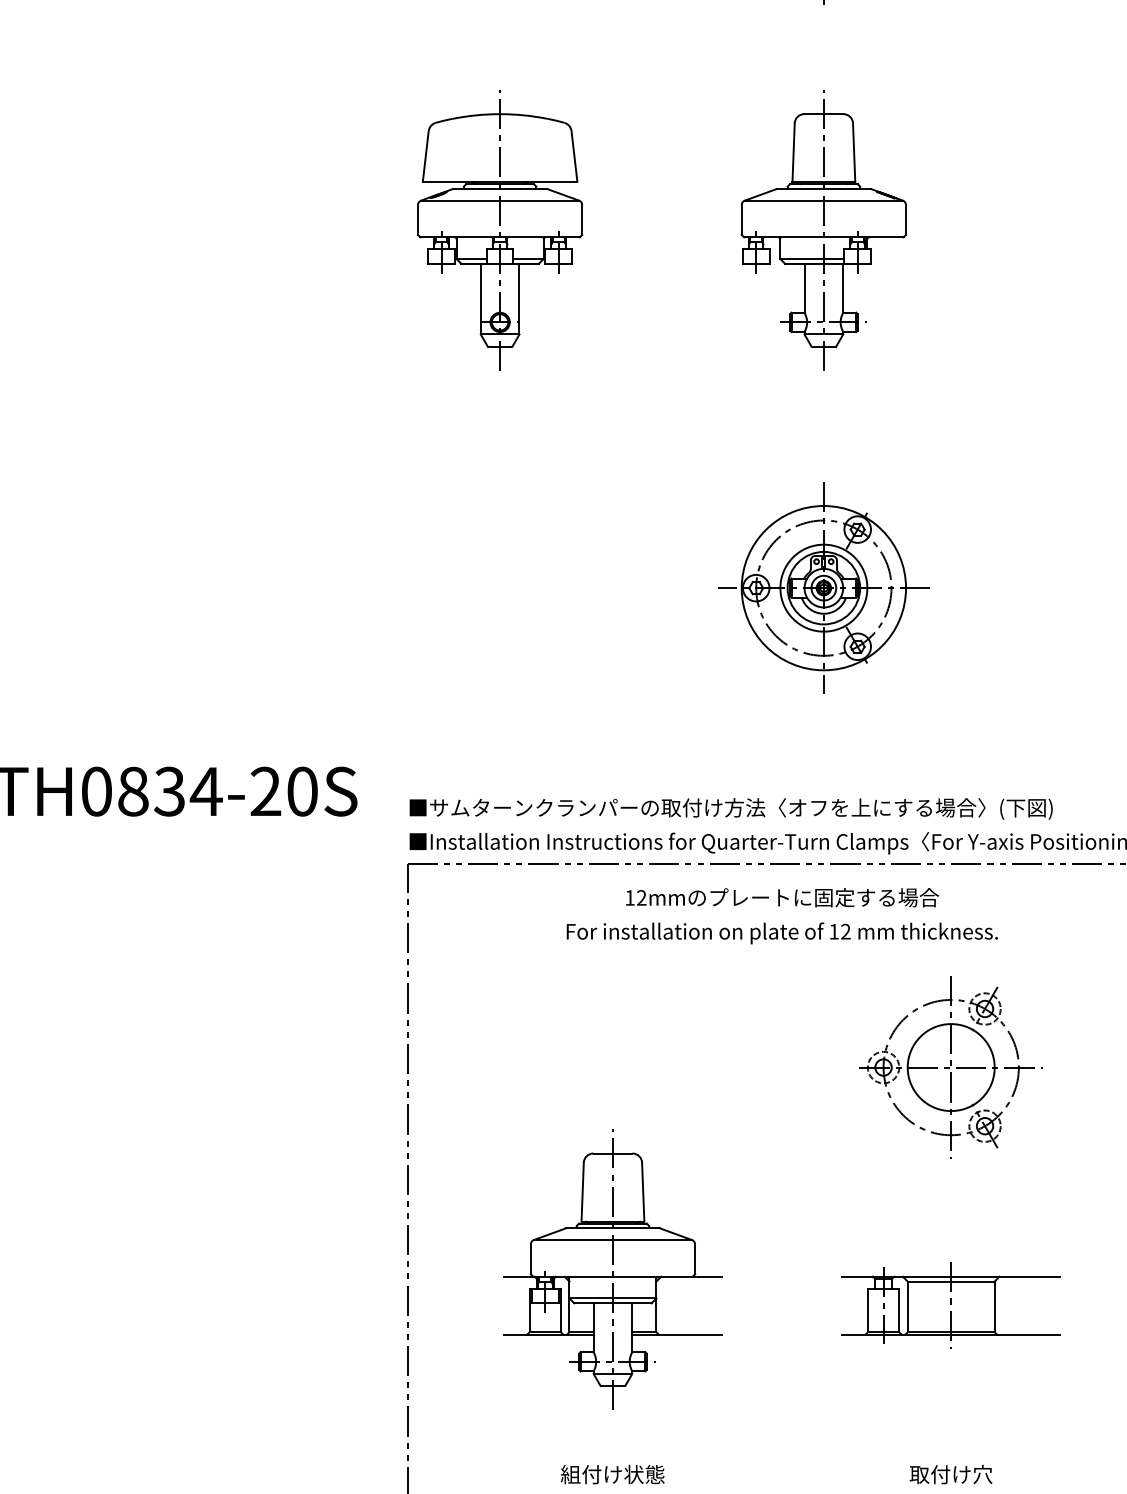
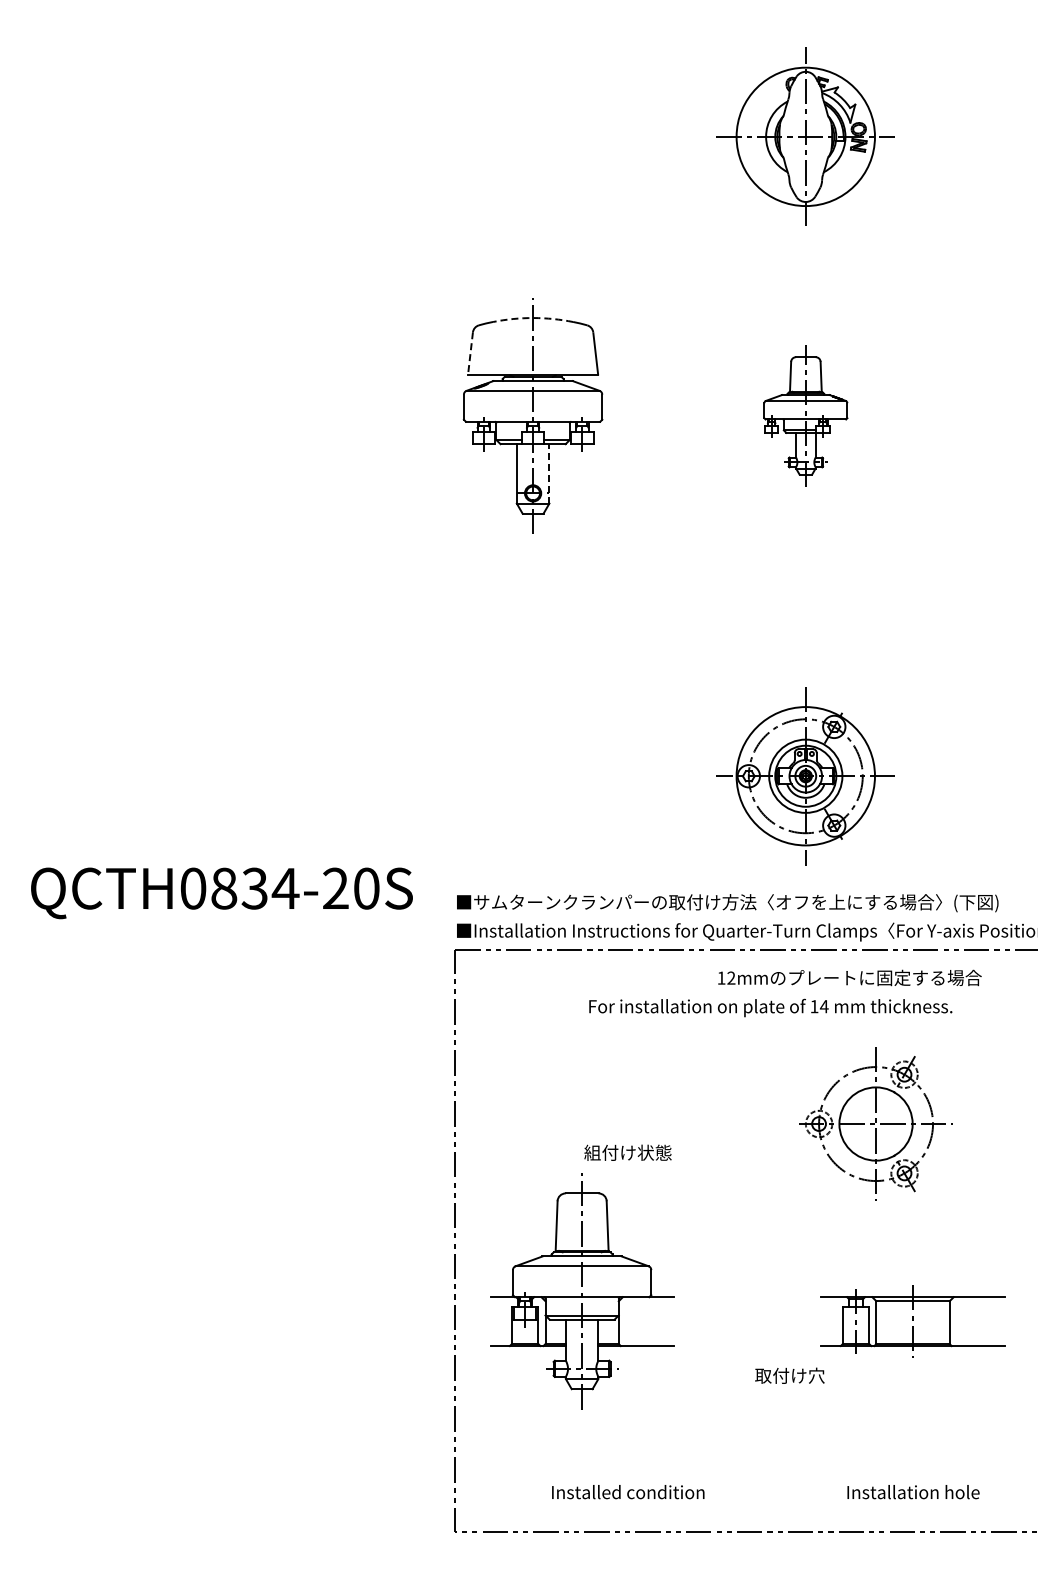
arc: (500, 114) -> (533, 318), solid -> dashed
line: (425, 156) -> (470, 353), solid -> dashed
part: (823, 229) -> (805, 415), size x0.6
line: (519, 298) -> (549, 473), solid -> dashed
part: (823, 588) -> (805, 776), moved
text: (781, 897) -> (849, 977), moved
text: (846, 931) -> (824, 1006), 12 -> 14
part: (950, 1066) -> (875, 1123), moved
part: (613, 1269) -> (582, 1291), moved
text: (612, 1474) -> (627, 1152), moved
text: (950, 1474) -> (789, 1375), moved

